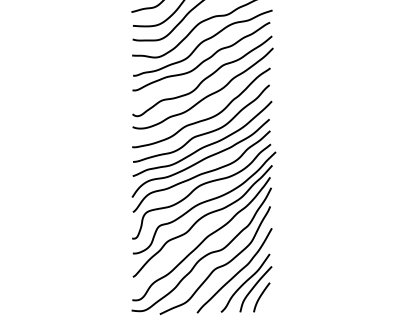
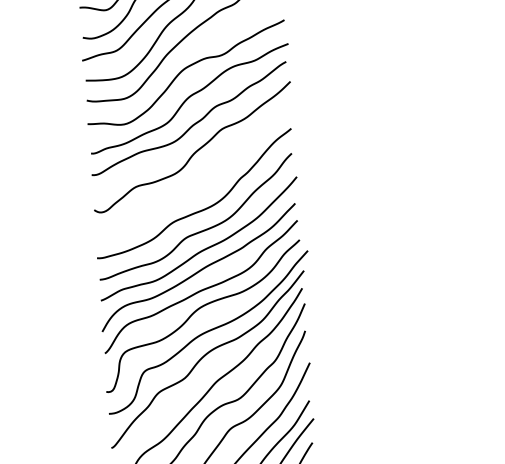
curve: (208, 94) -> (203, 173), removed

